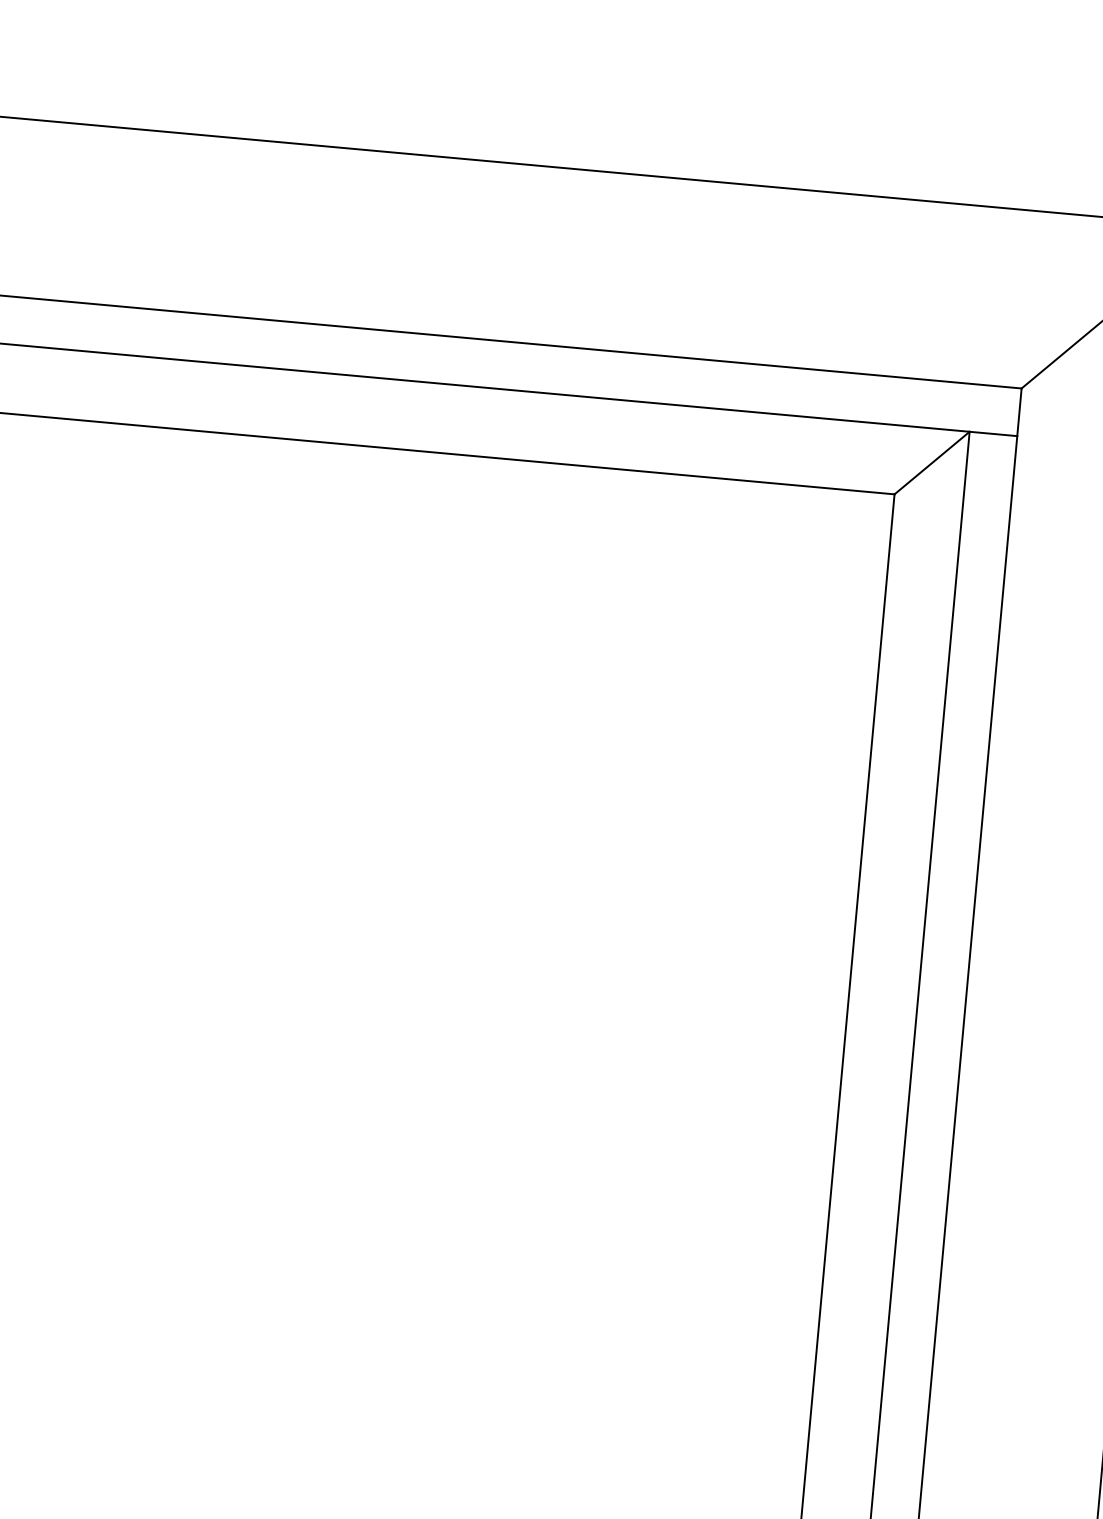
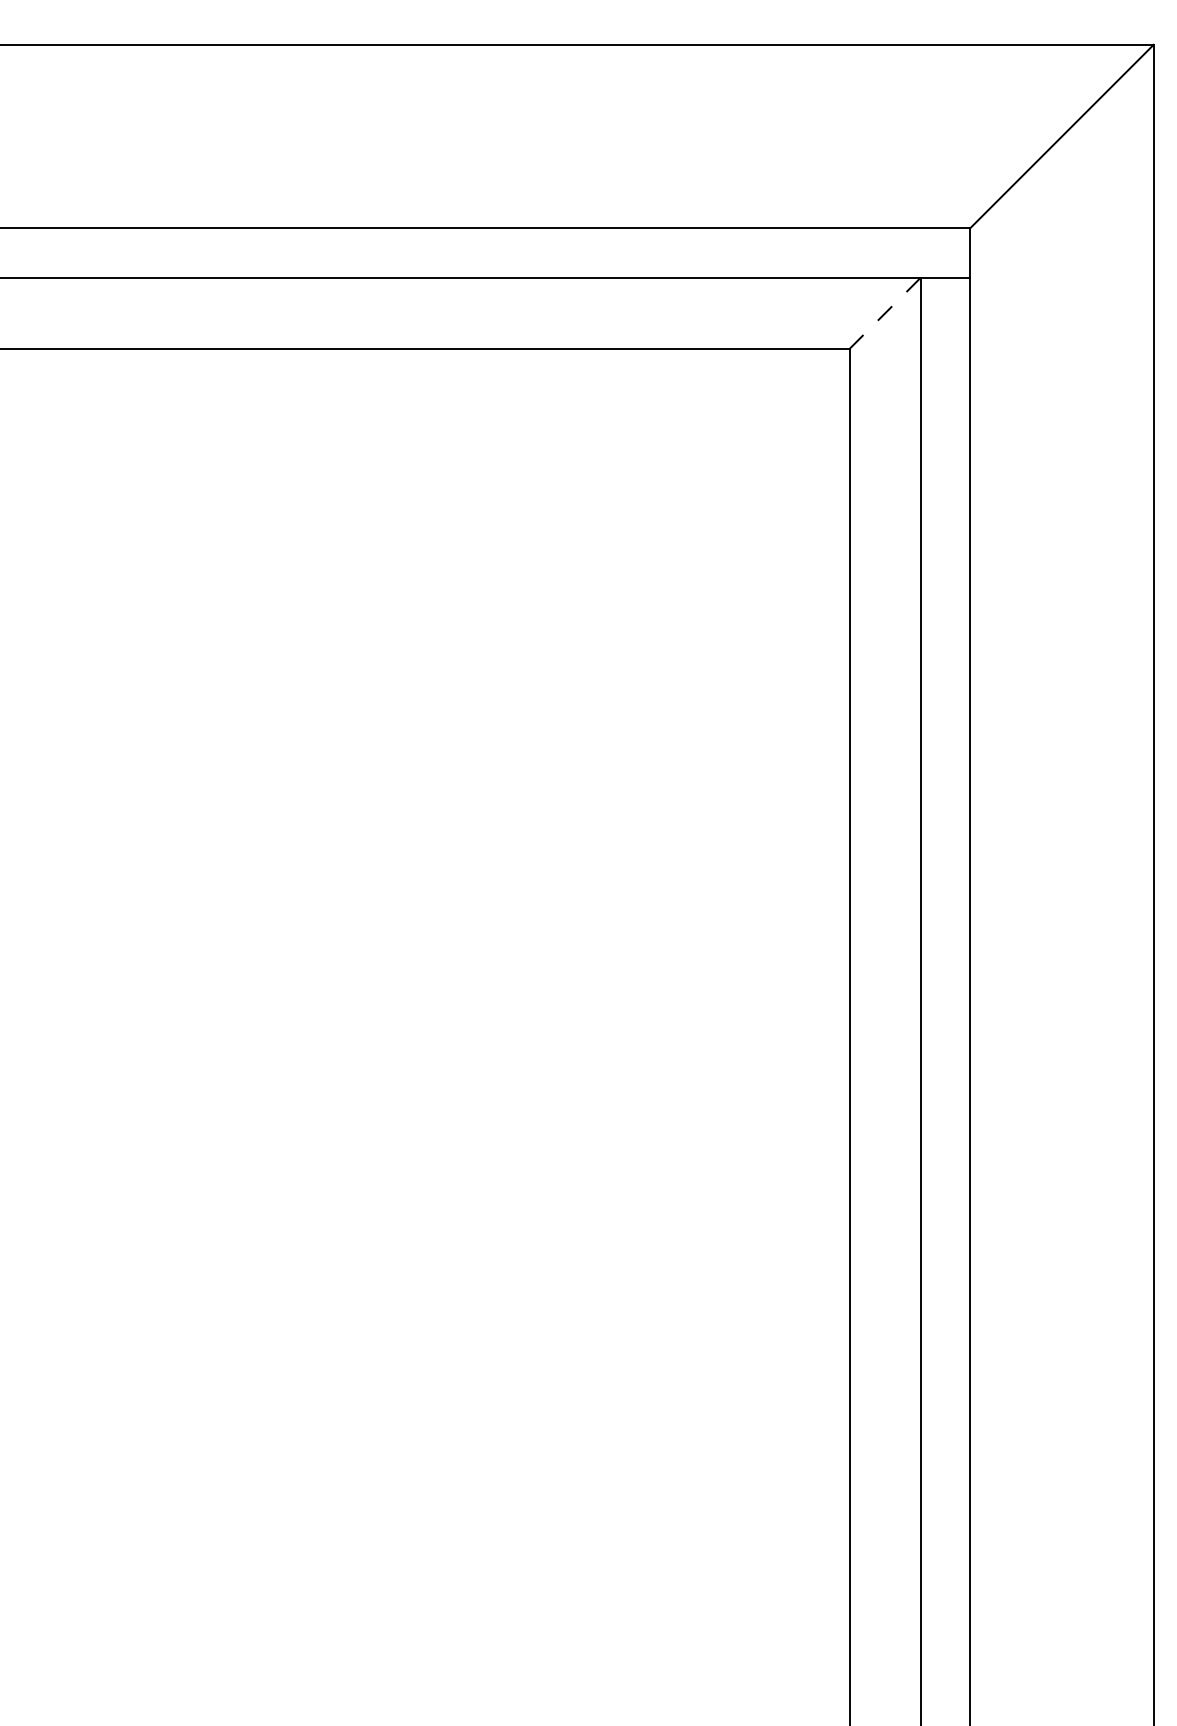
line: (931, 463) -> (884, 313), solid -> dashed

